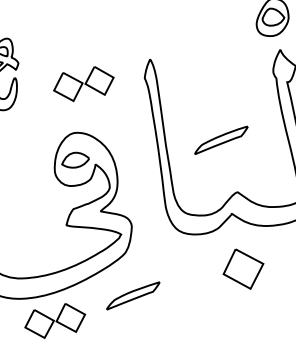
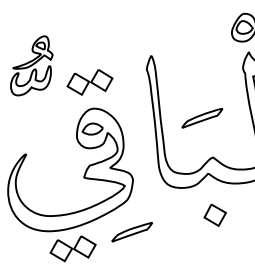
part: (83, 84) -> (89, 82), moved
part: (242, 269) -> (214, 215), size x0.71

